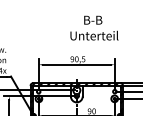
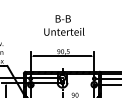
text: (94, 28) -> (64, 25), moved

